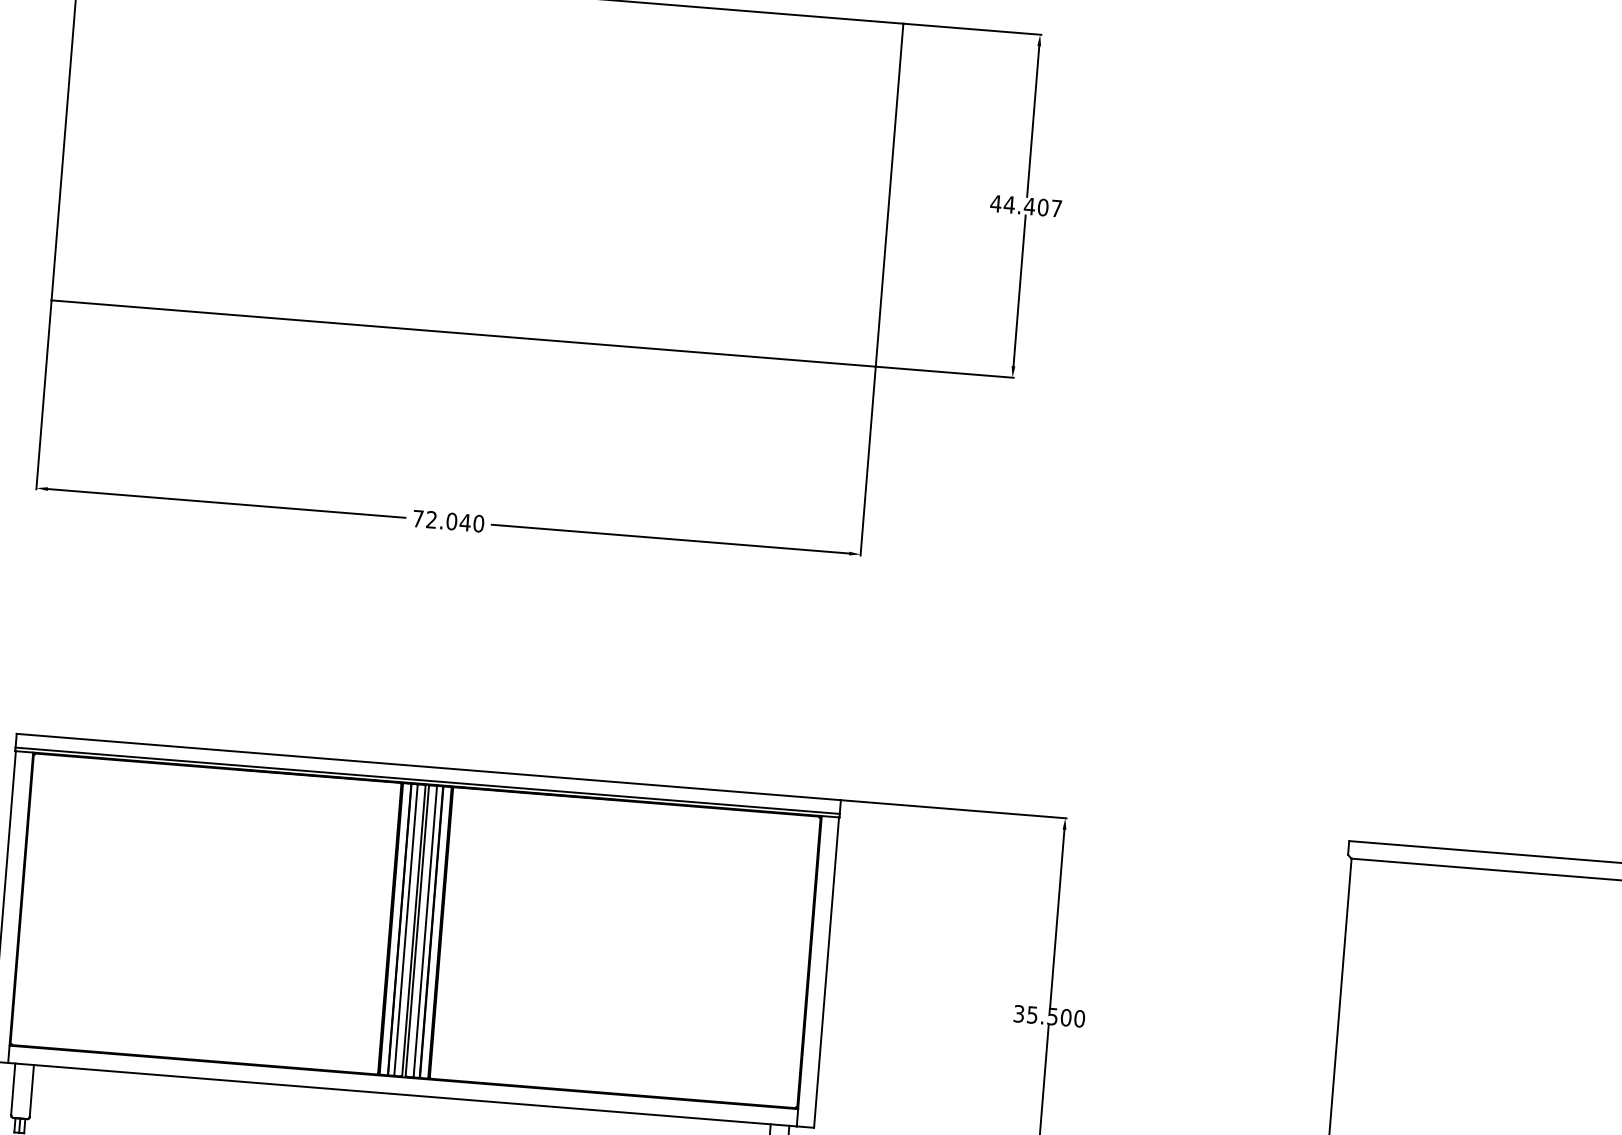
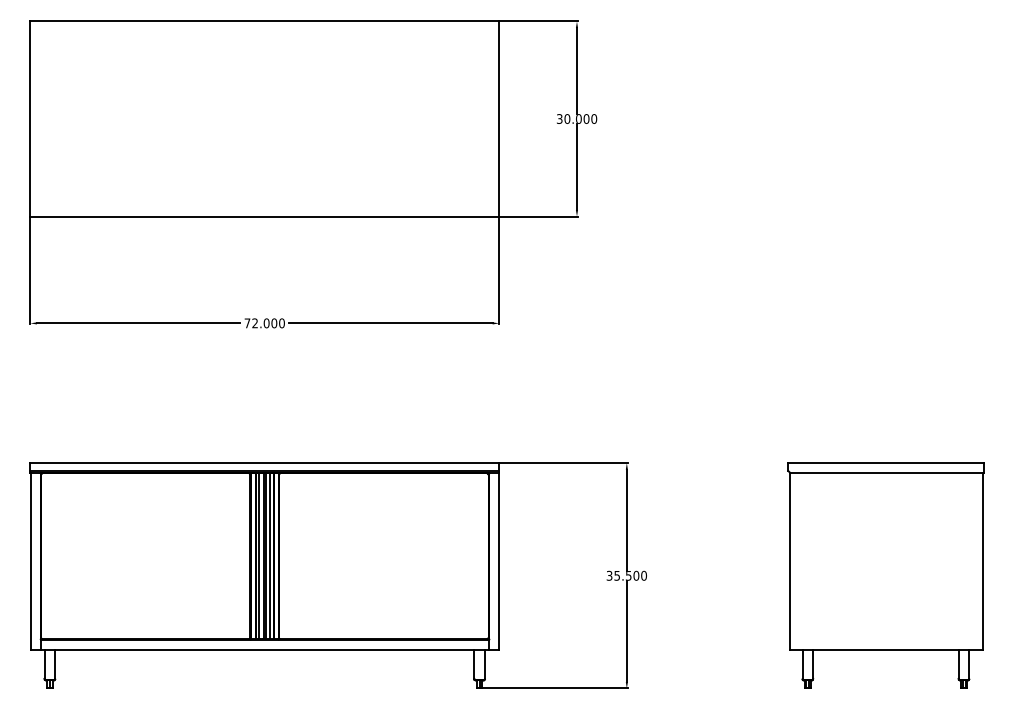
text: (1025, 205) -> (576, 118), 44.407 -> 30.000
text: (465, 522) -> (274, 323), 72.040 -> 72.000

